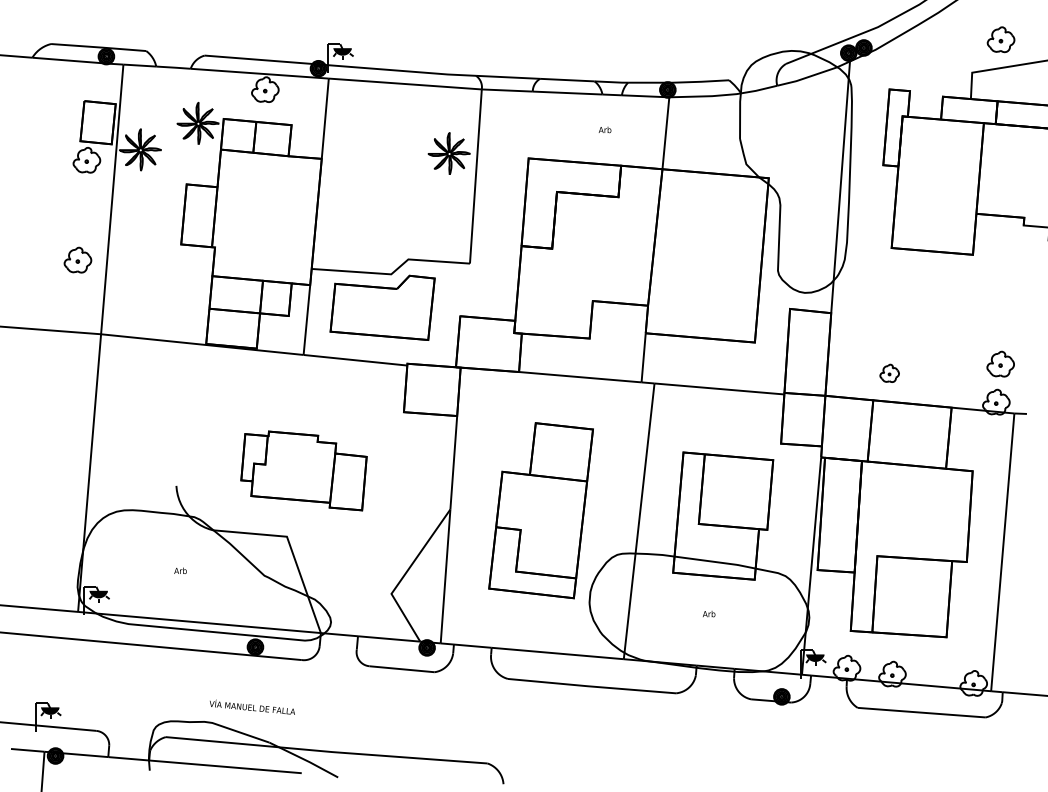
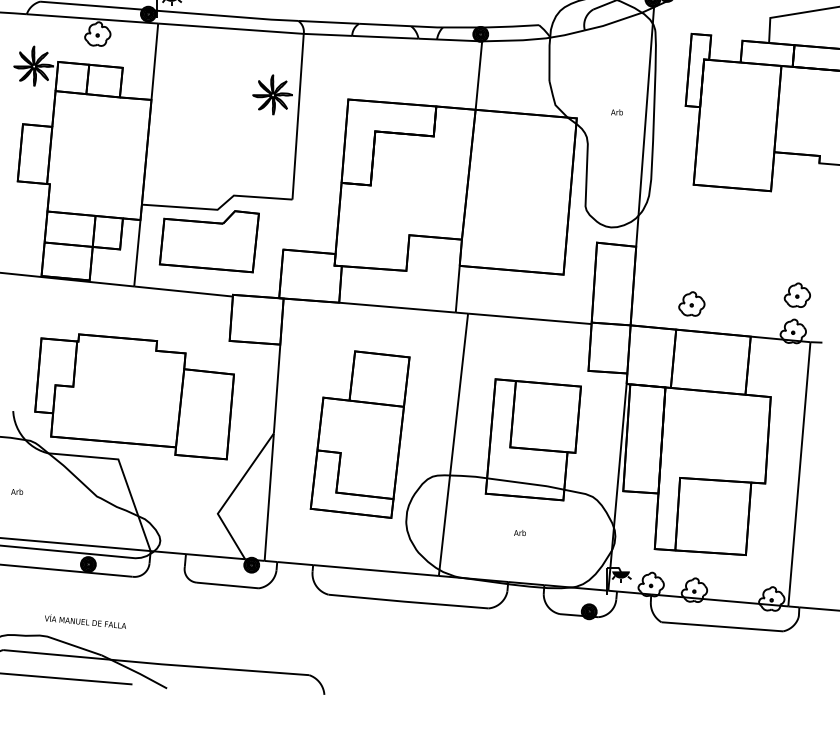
text: (604, 129) -> (616, 111), moved
part: (889, 373) -> (691, 304), size x1.43
part: (303, 470) -> (134, 396), size x1.67

